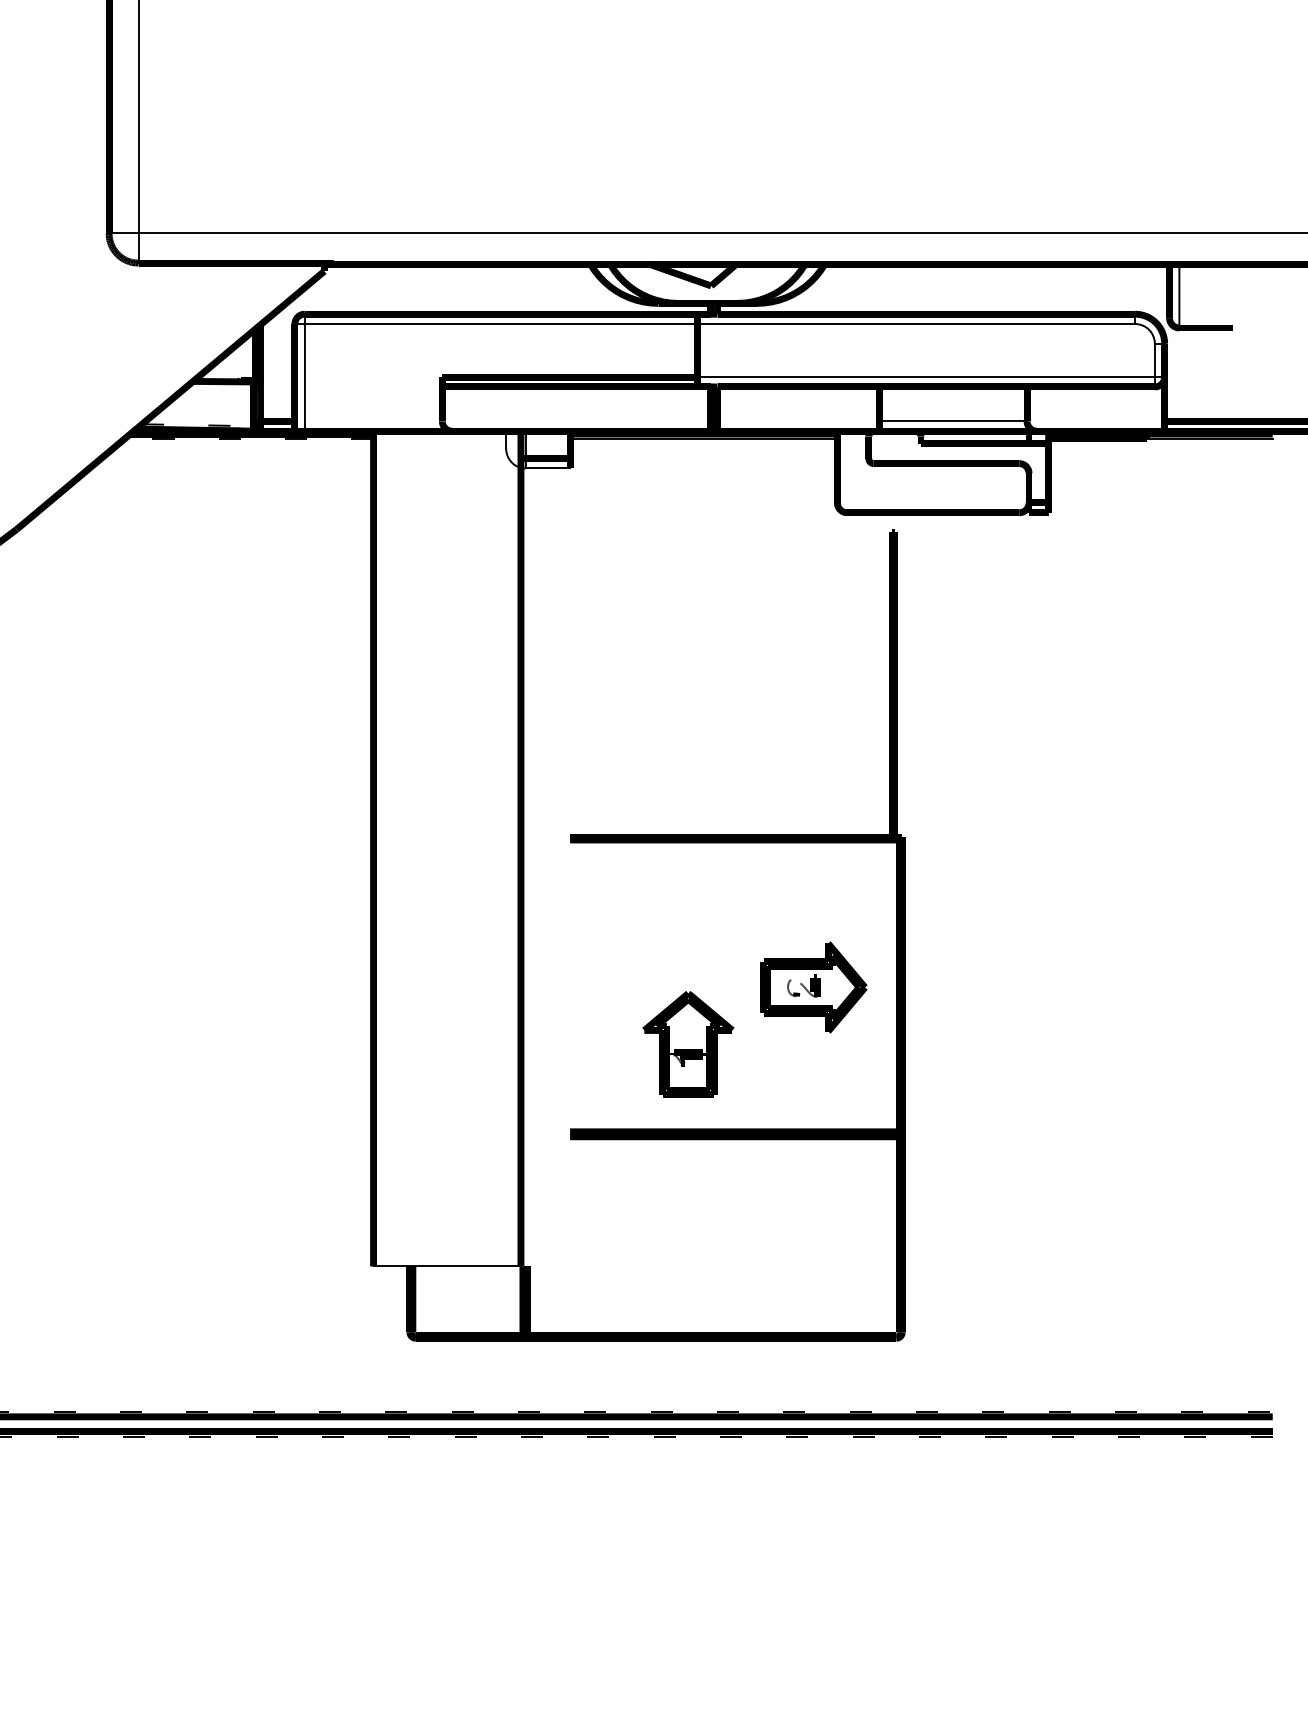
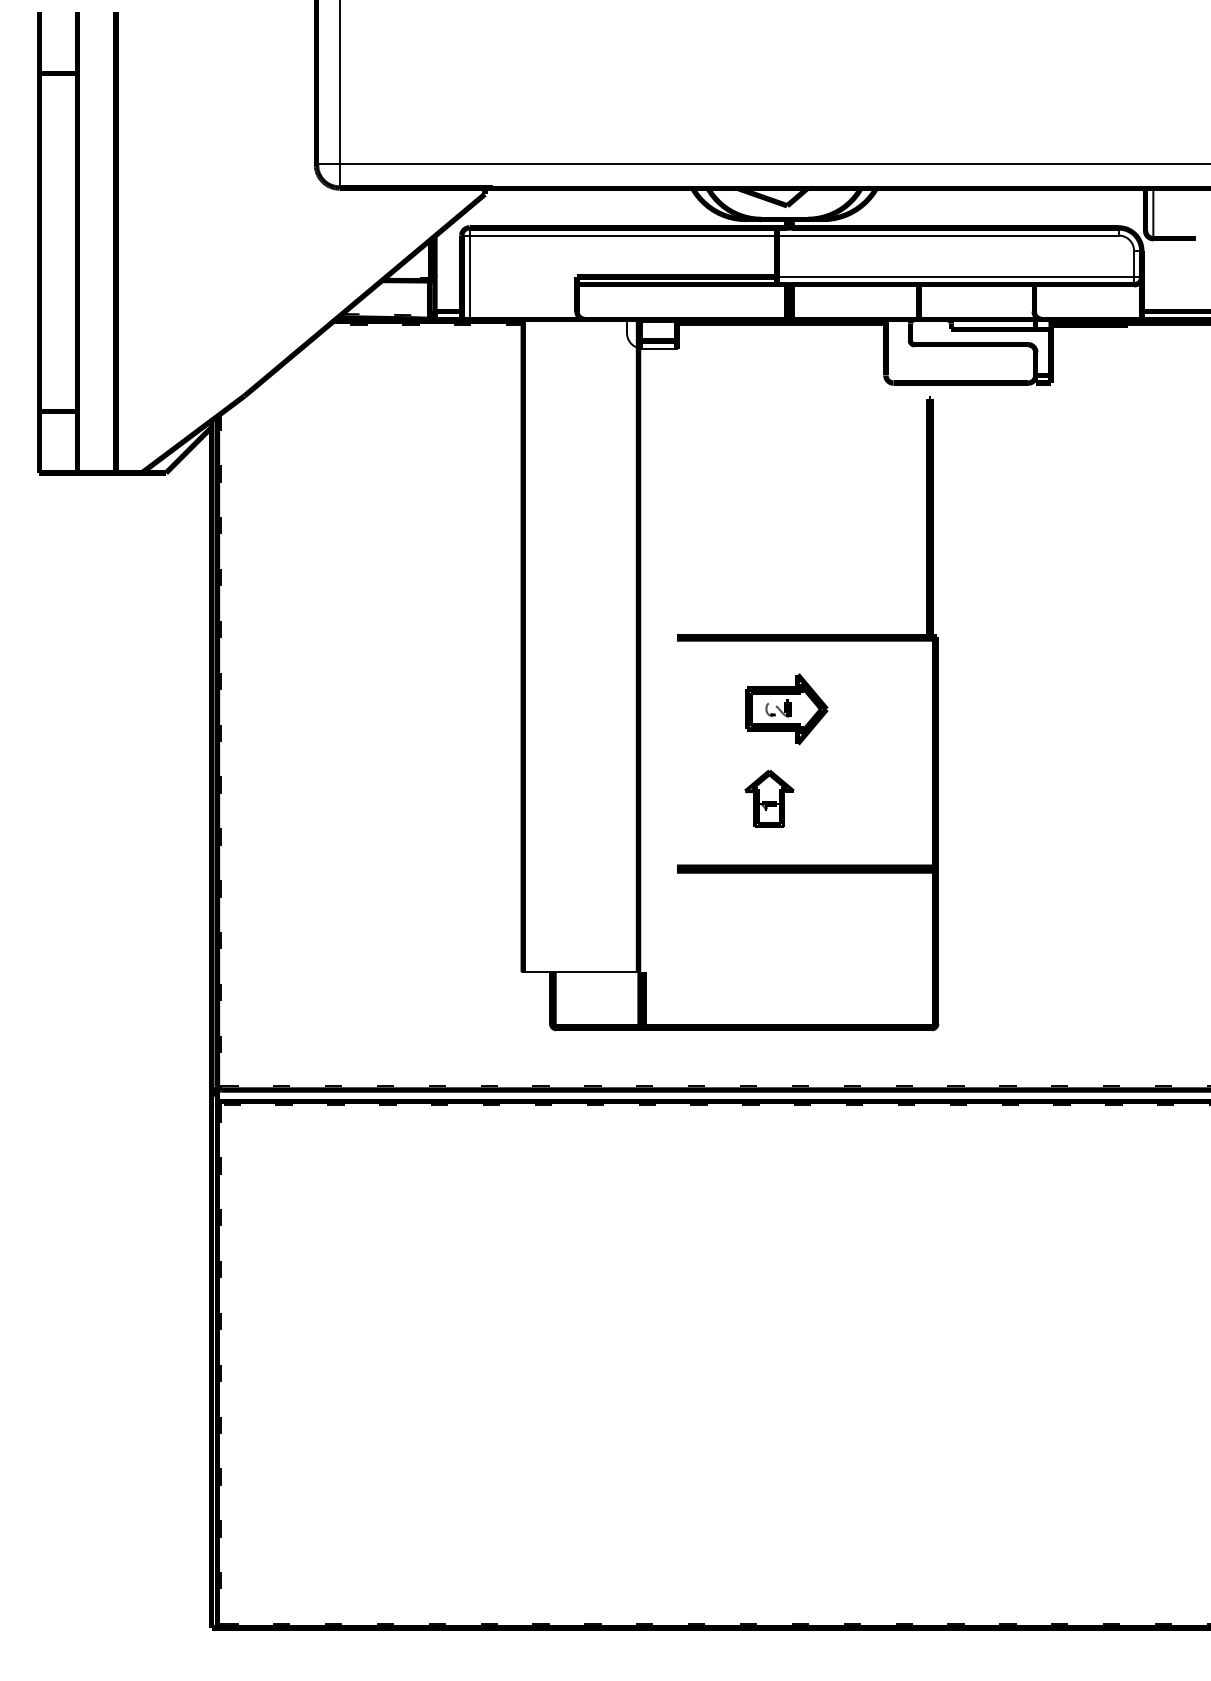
line: (953, 421) -> (976, 311), removed
part: (813, 987) -> (786, 709), moved
part: (688, 1043) -> (769, 798), size x0.7

